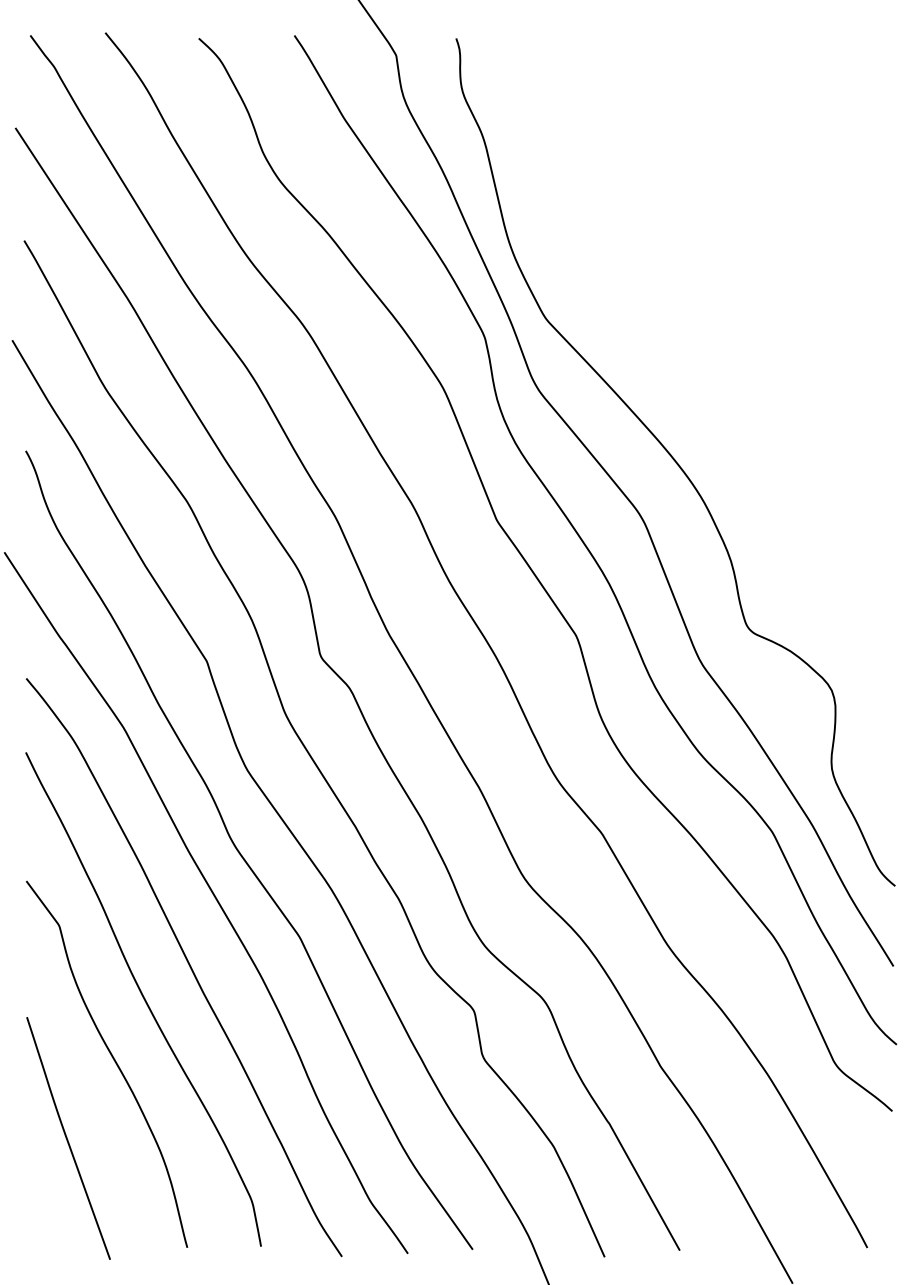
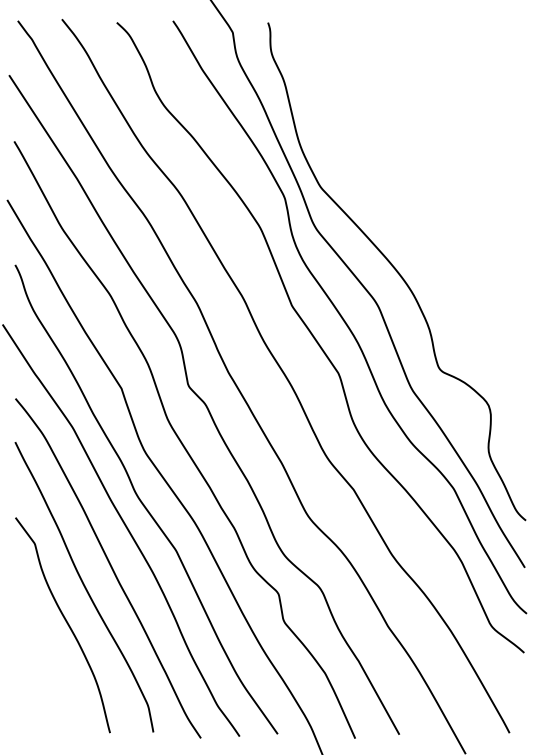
curve: (68, 1137) -> (40, 668), removed

